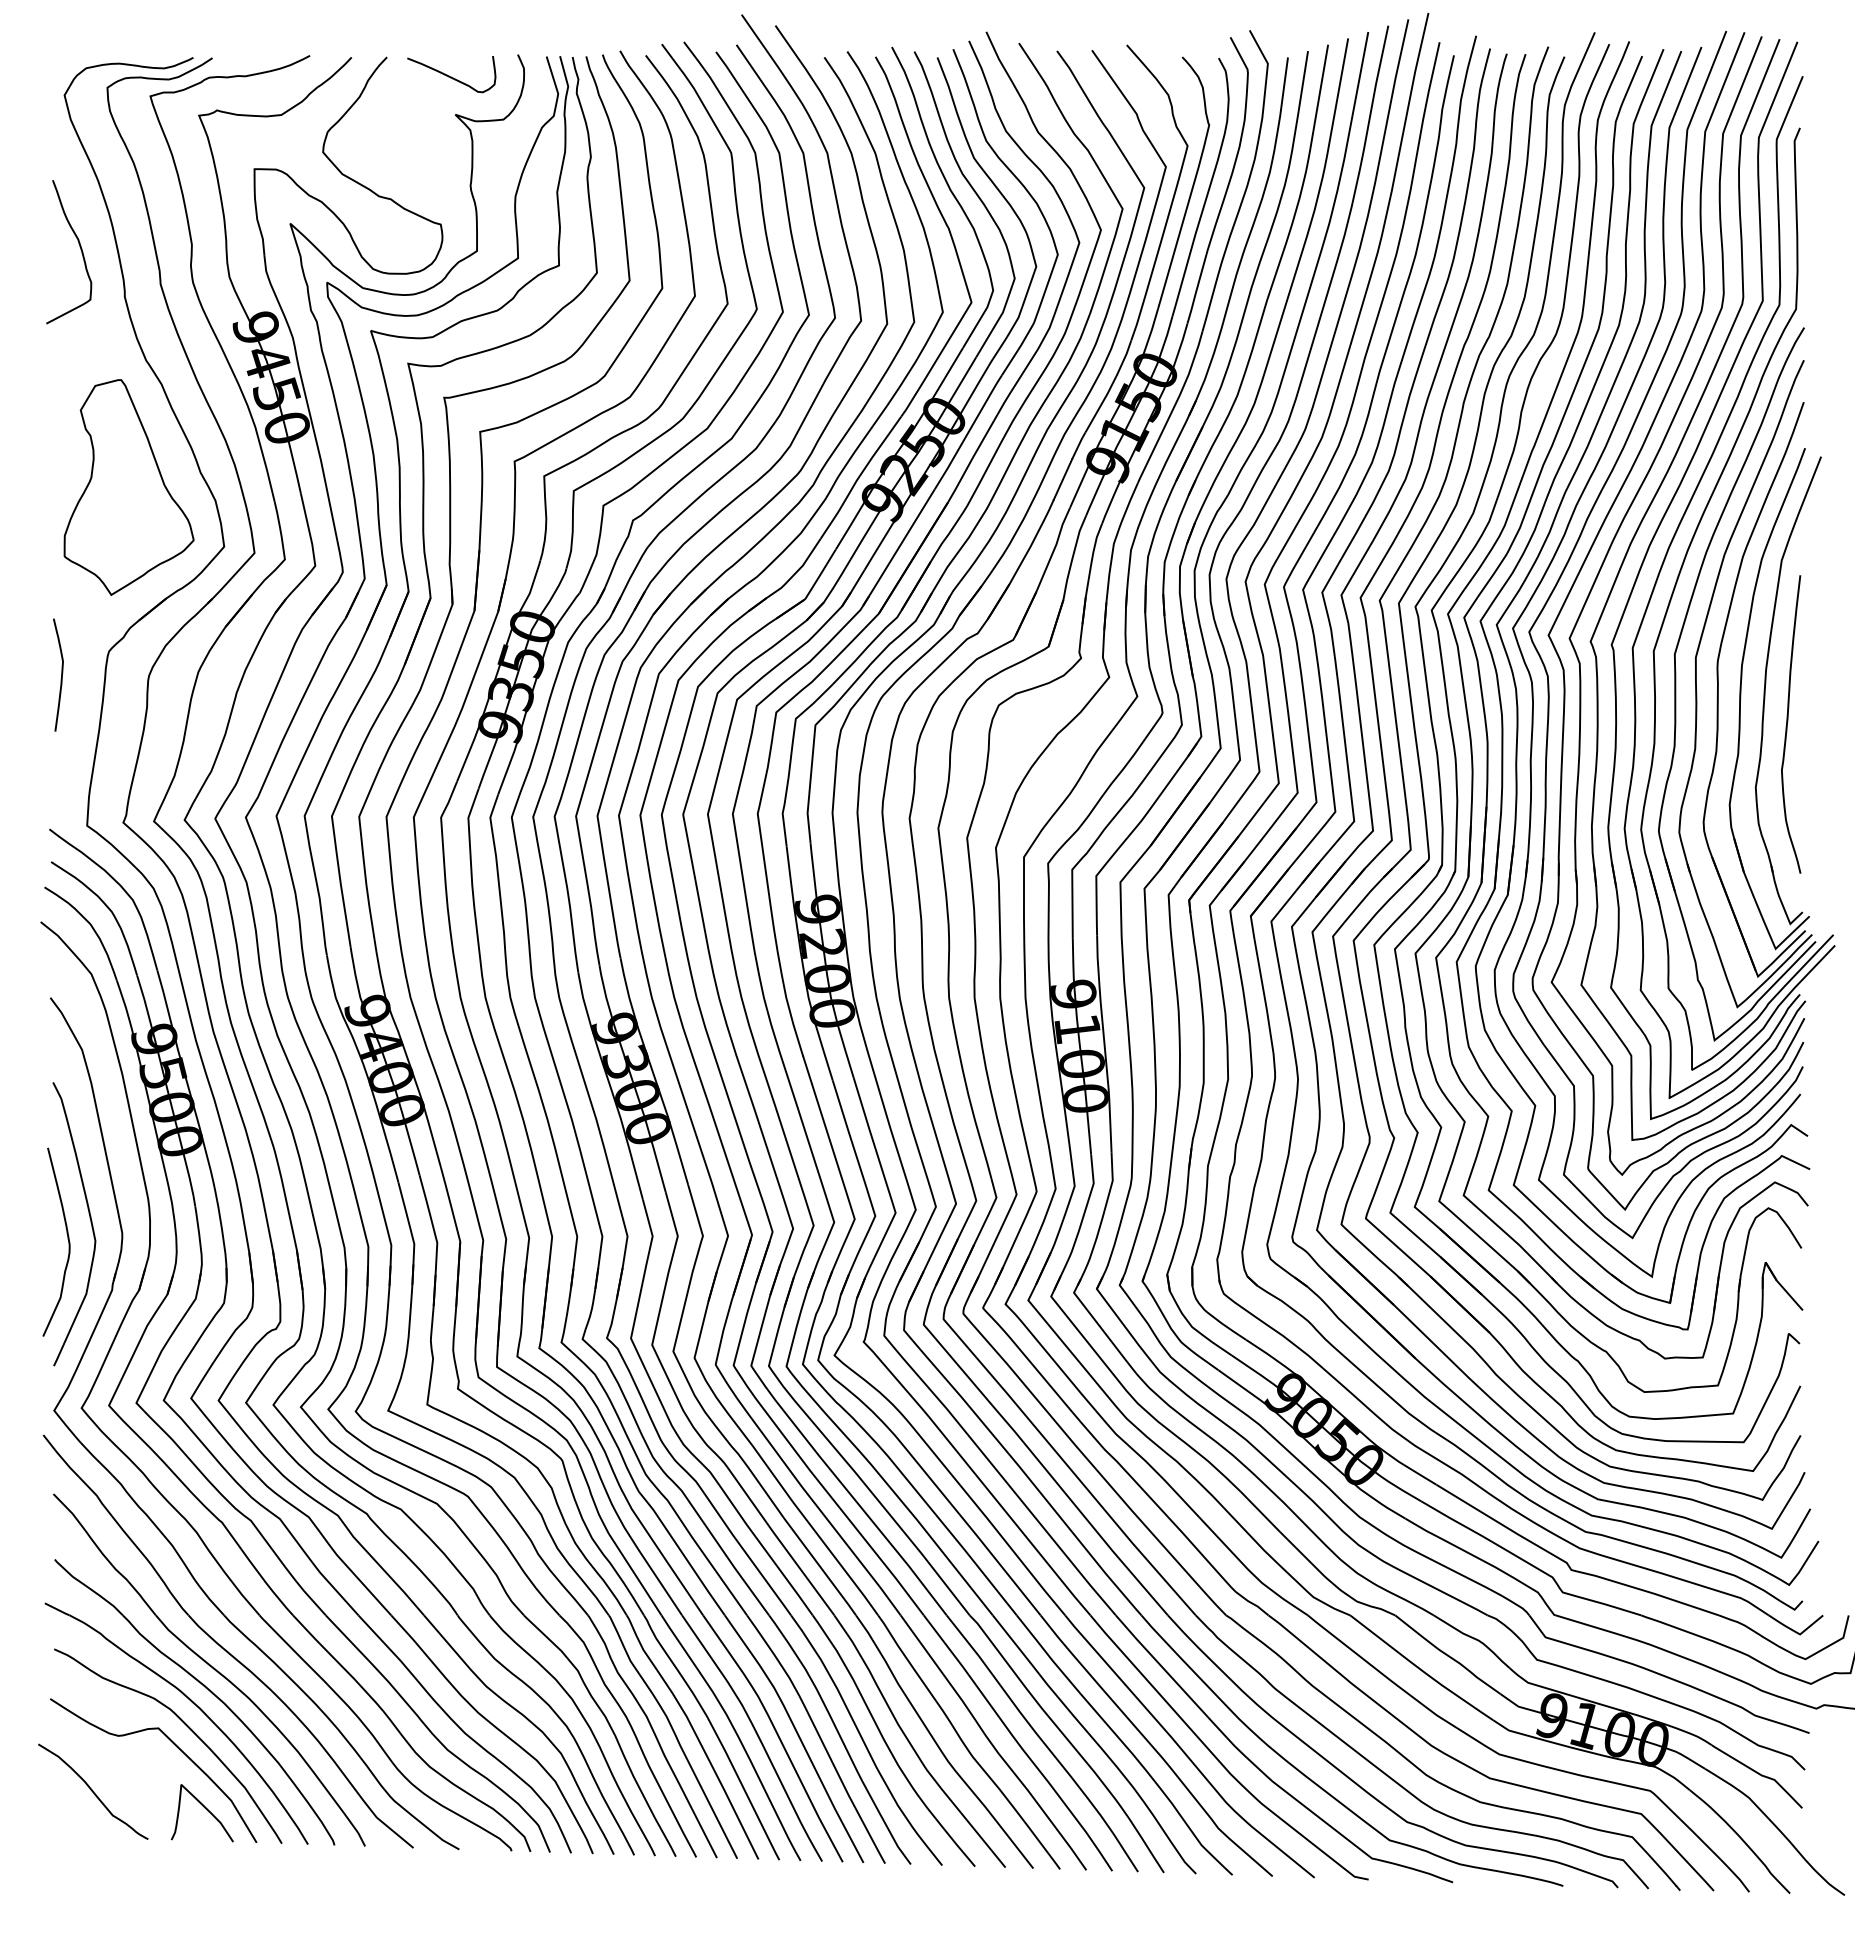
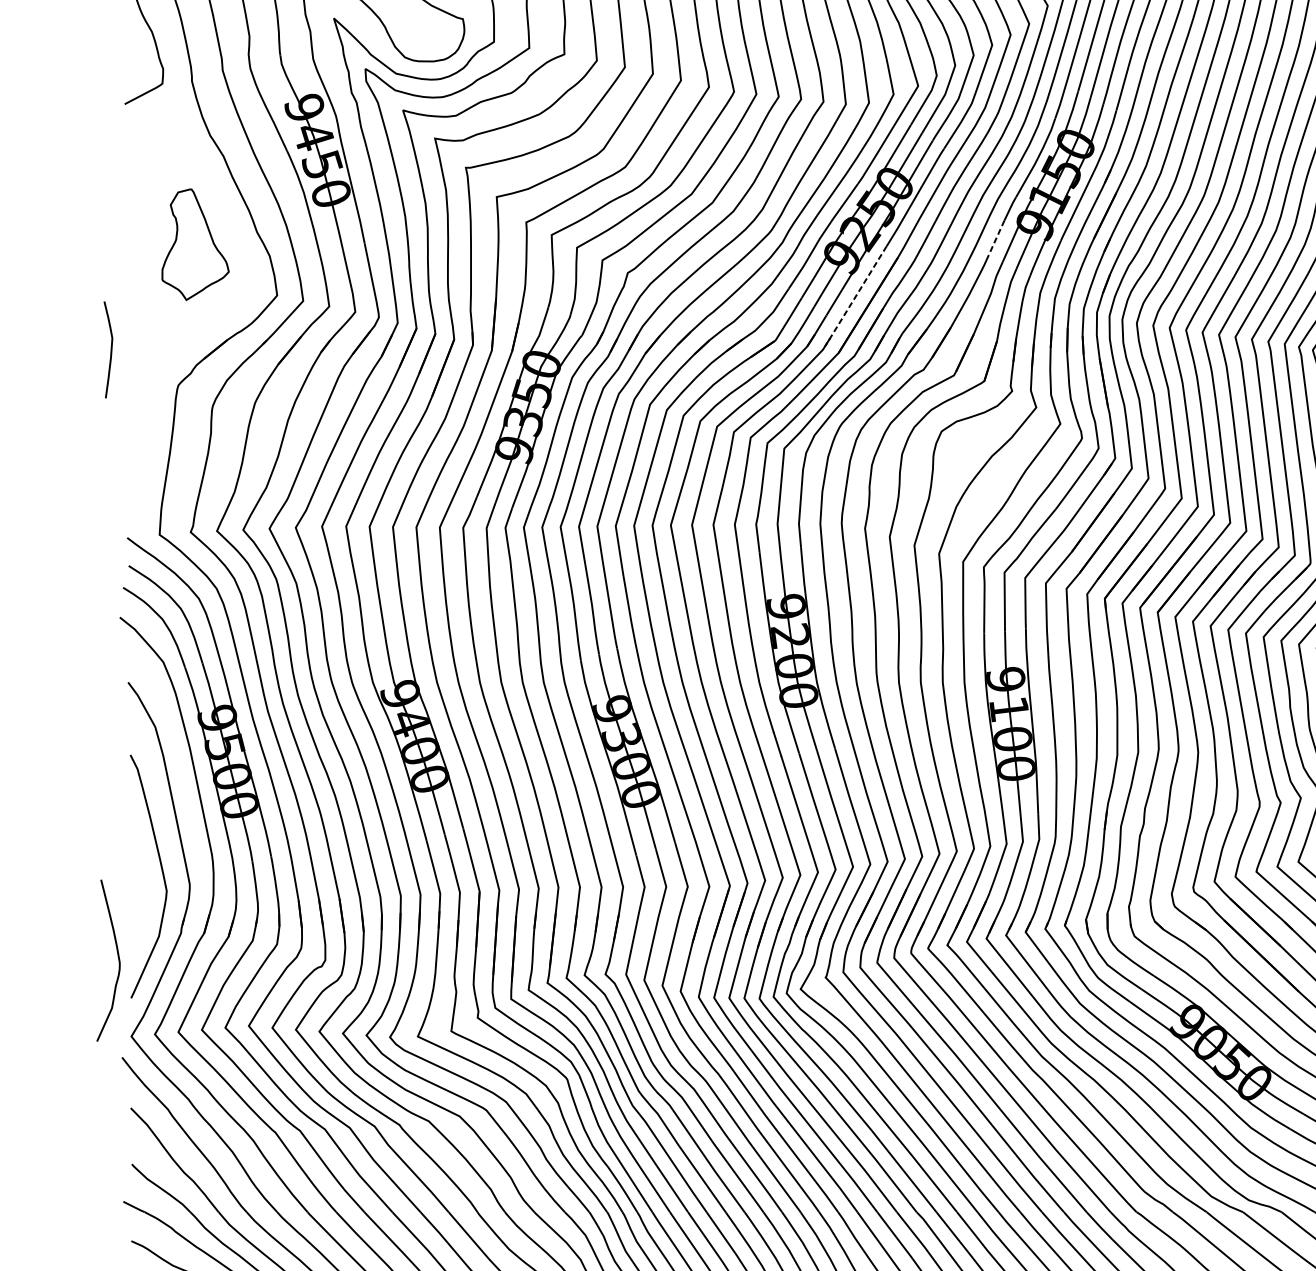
line: (1062, 479) -> (996, 237), solid -> dashed
part: (128, 487) -> (195, 244), size x0.6
line: (898, 548) -> (855, 297), solid -> dashed
curve: (61, 674) -> (111, 349), moved
curve: (67, 1239) -> (117, 958), moved

